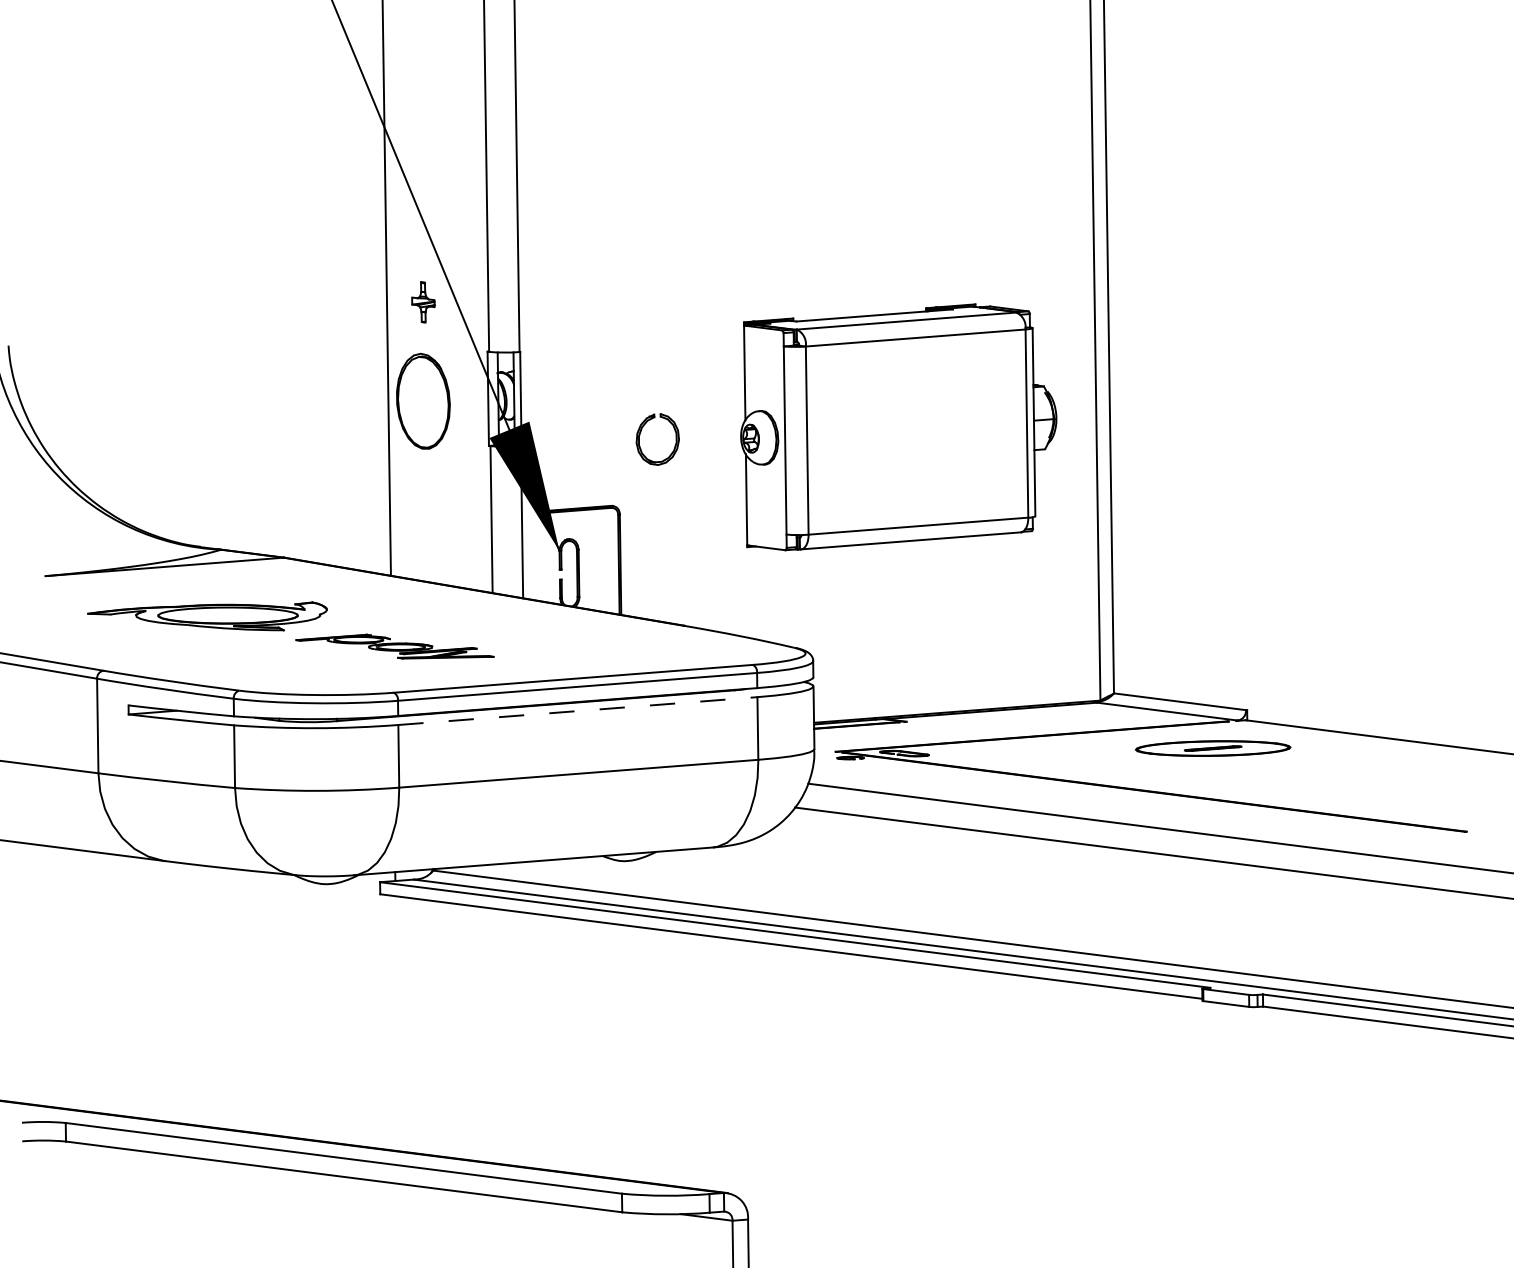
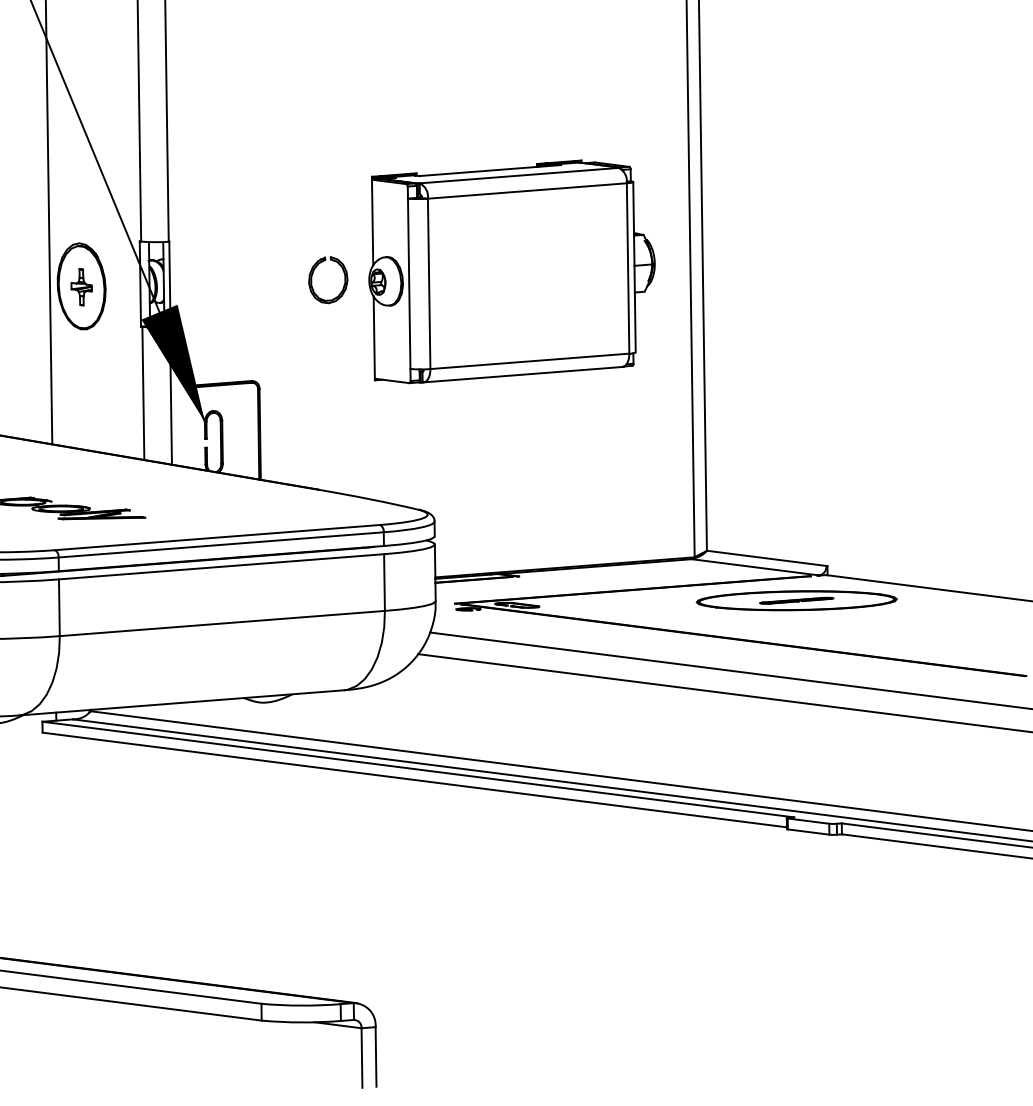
part: (423, 302) -> (81, 287), moved
part: (898, 427) -> (511, 272), moved
part: (641, 432) -> (313, 273), moved
line: (578, 711) -> (222, 567), dashed -> solid
part: (1212, 748) -> (796, 600), size x1.43

